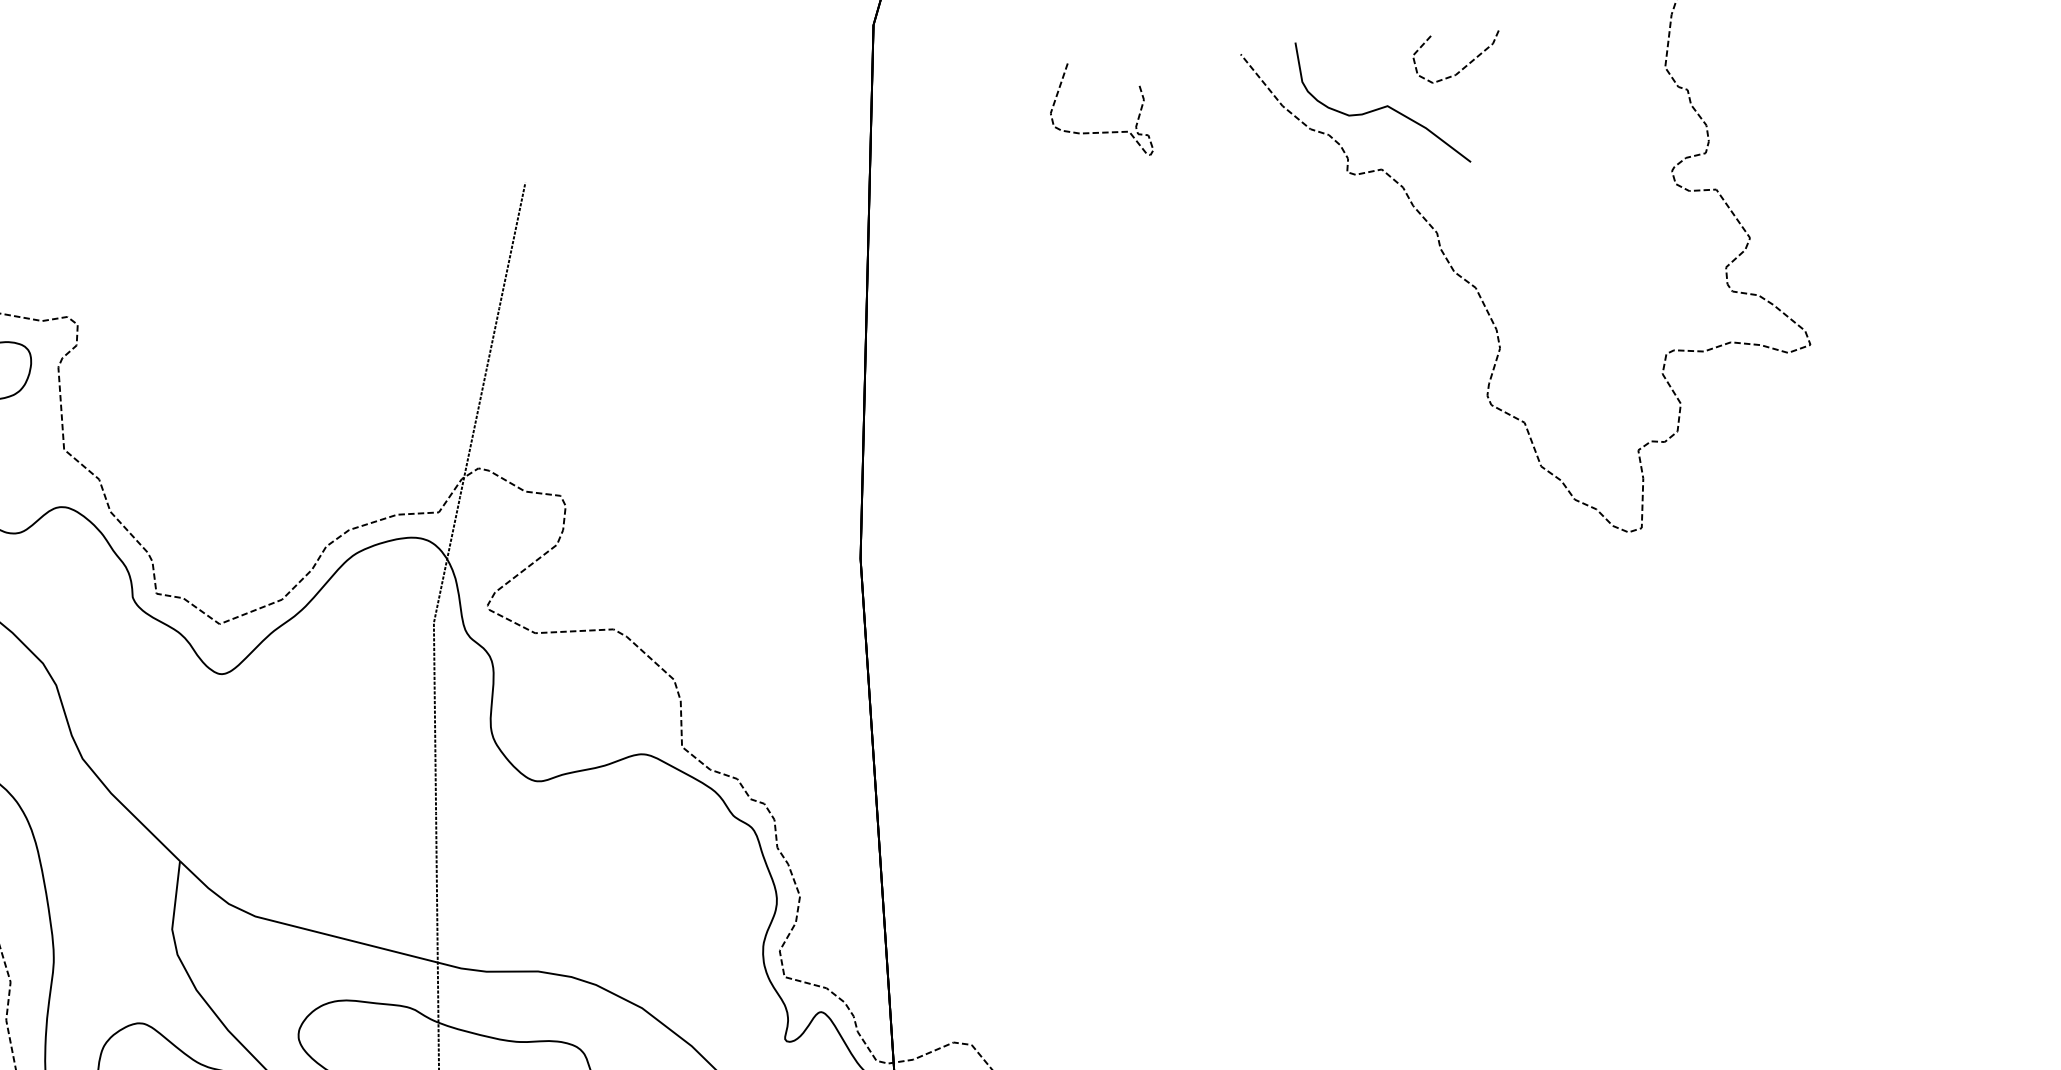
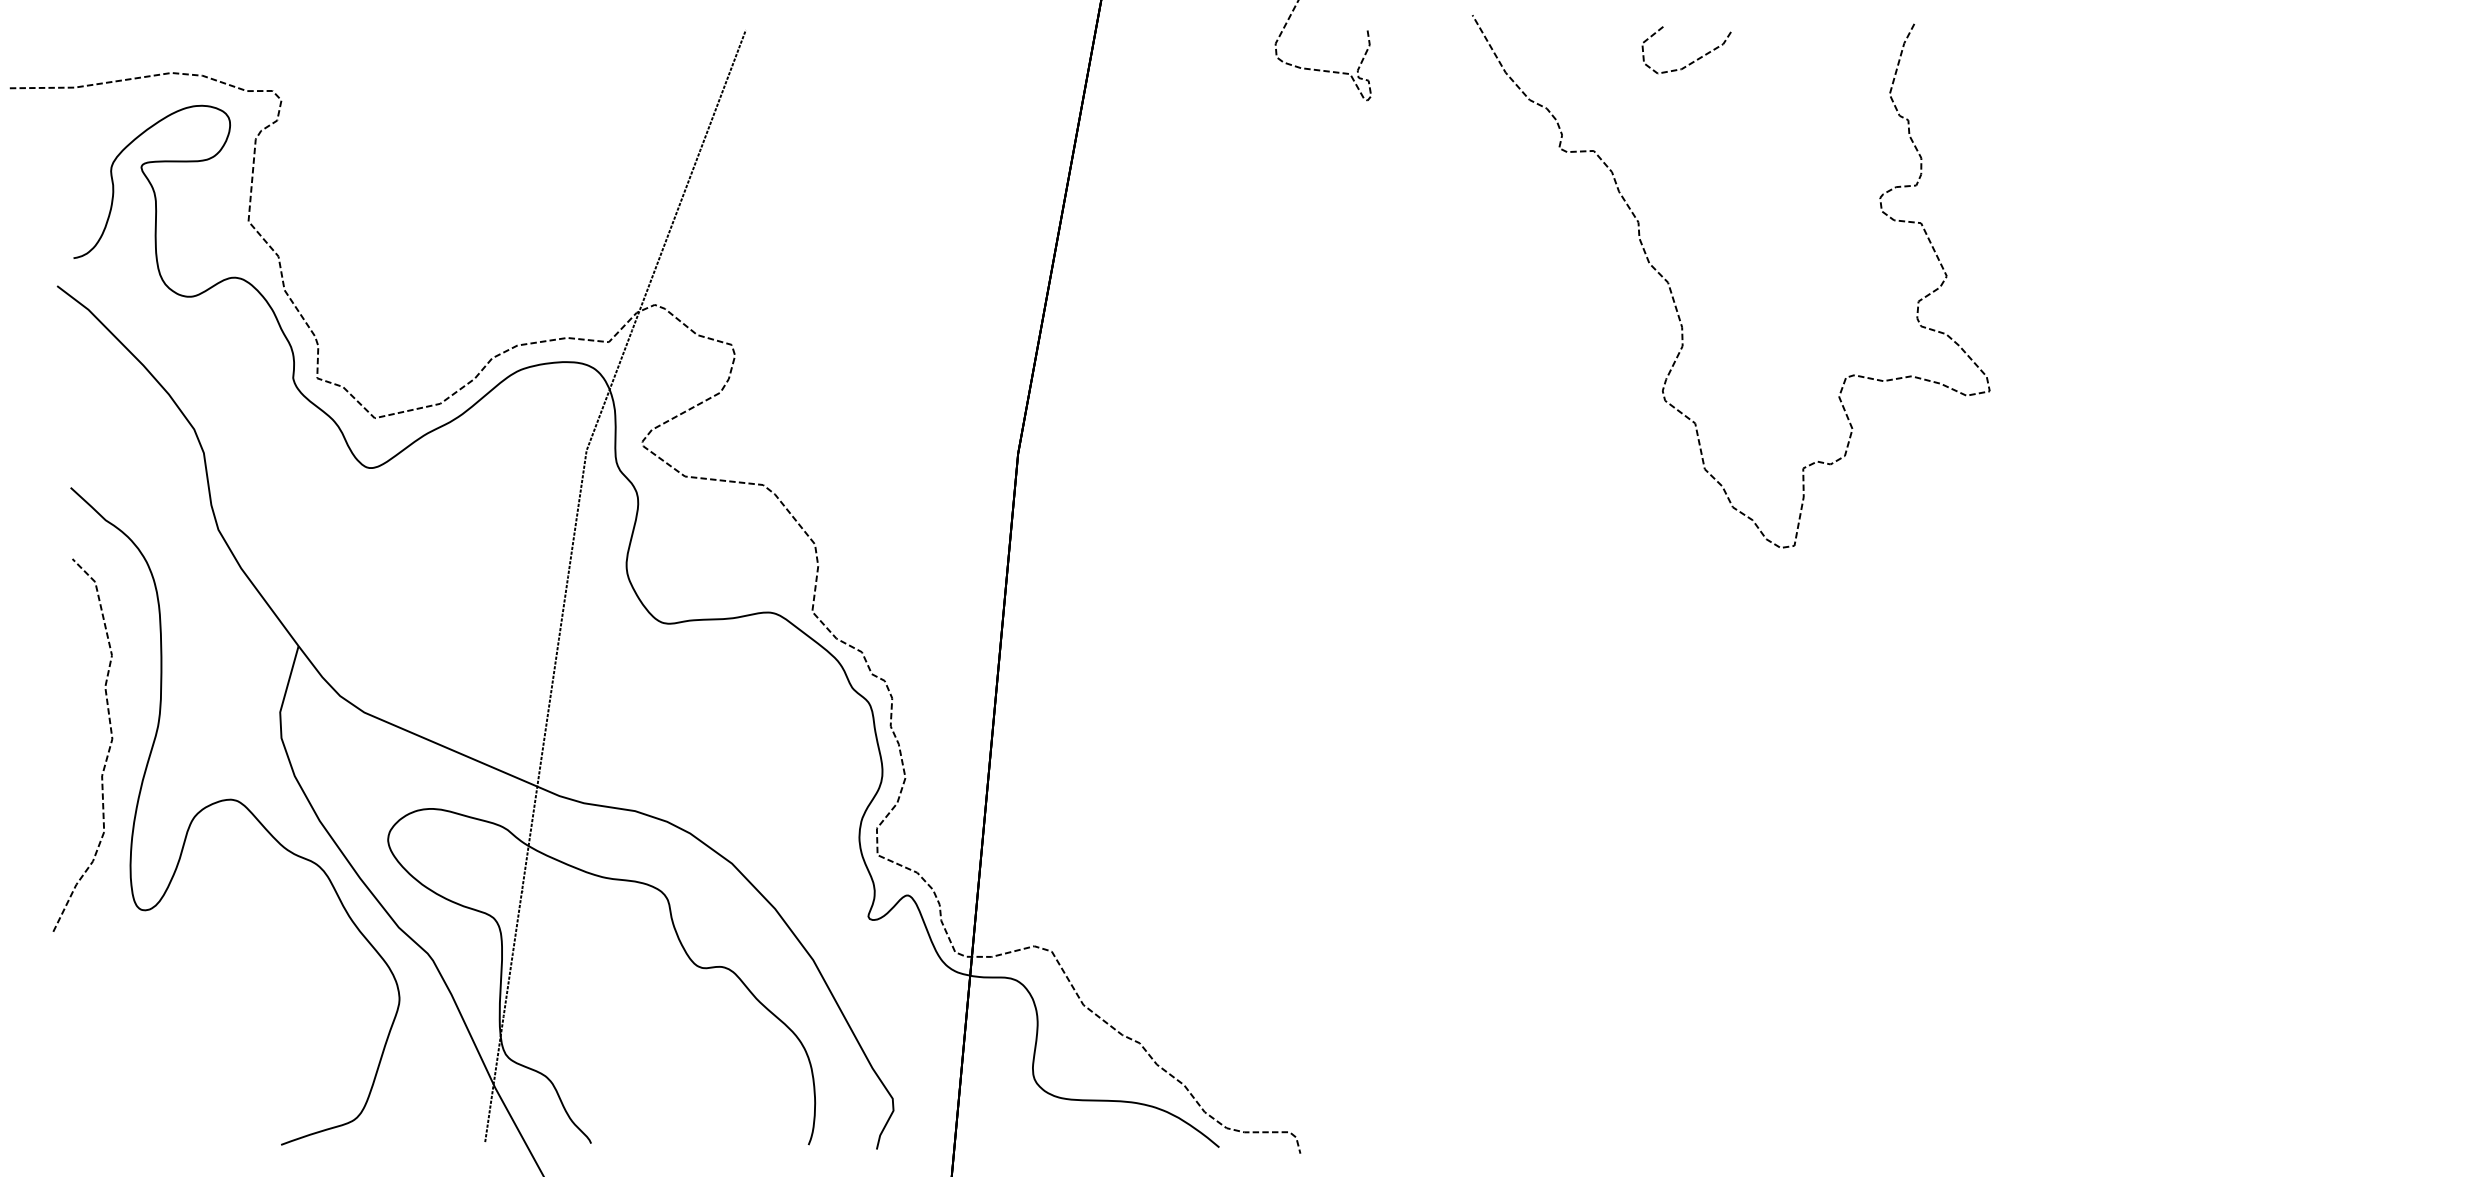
curve: (1384, 105) -> (1606, 88), removed

